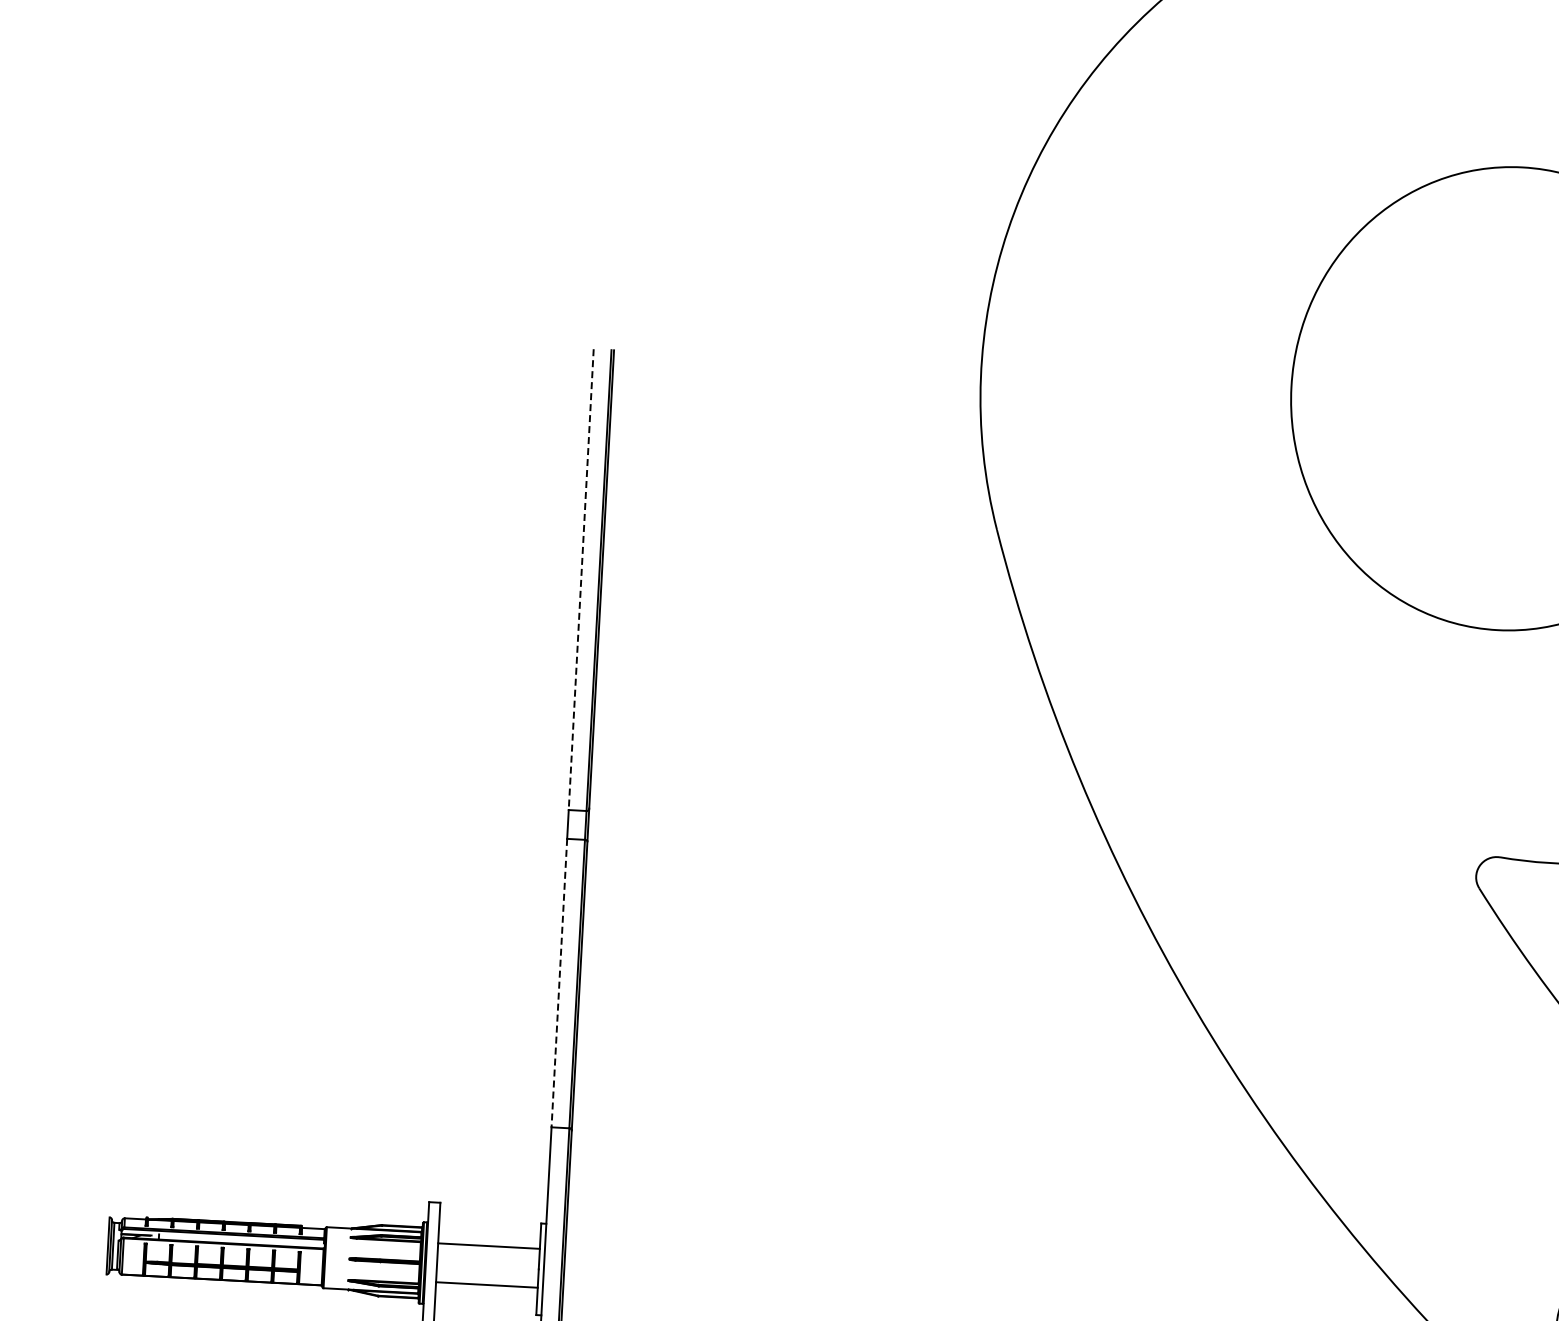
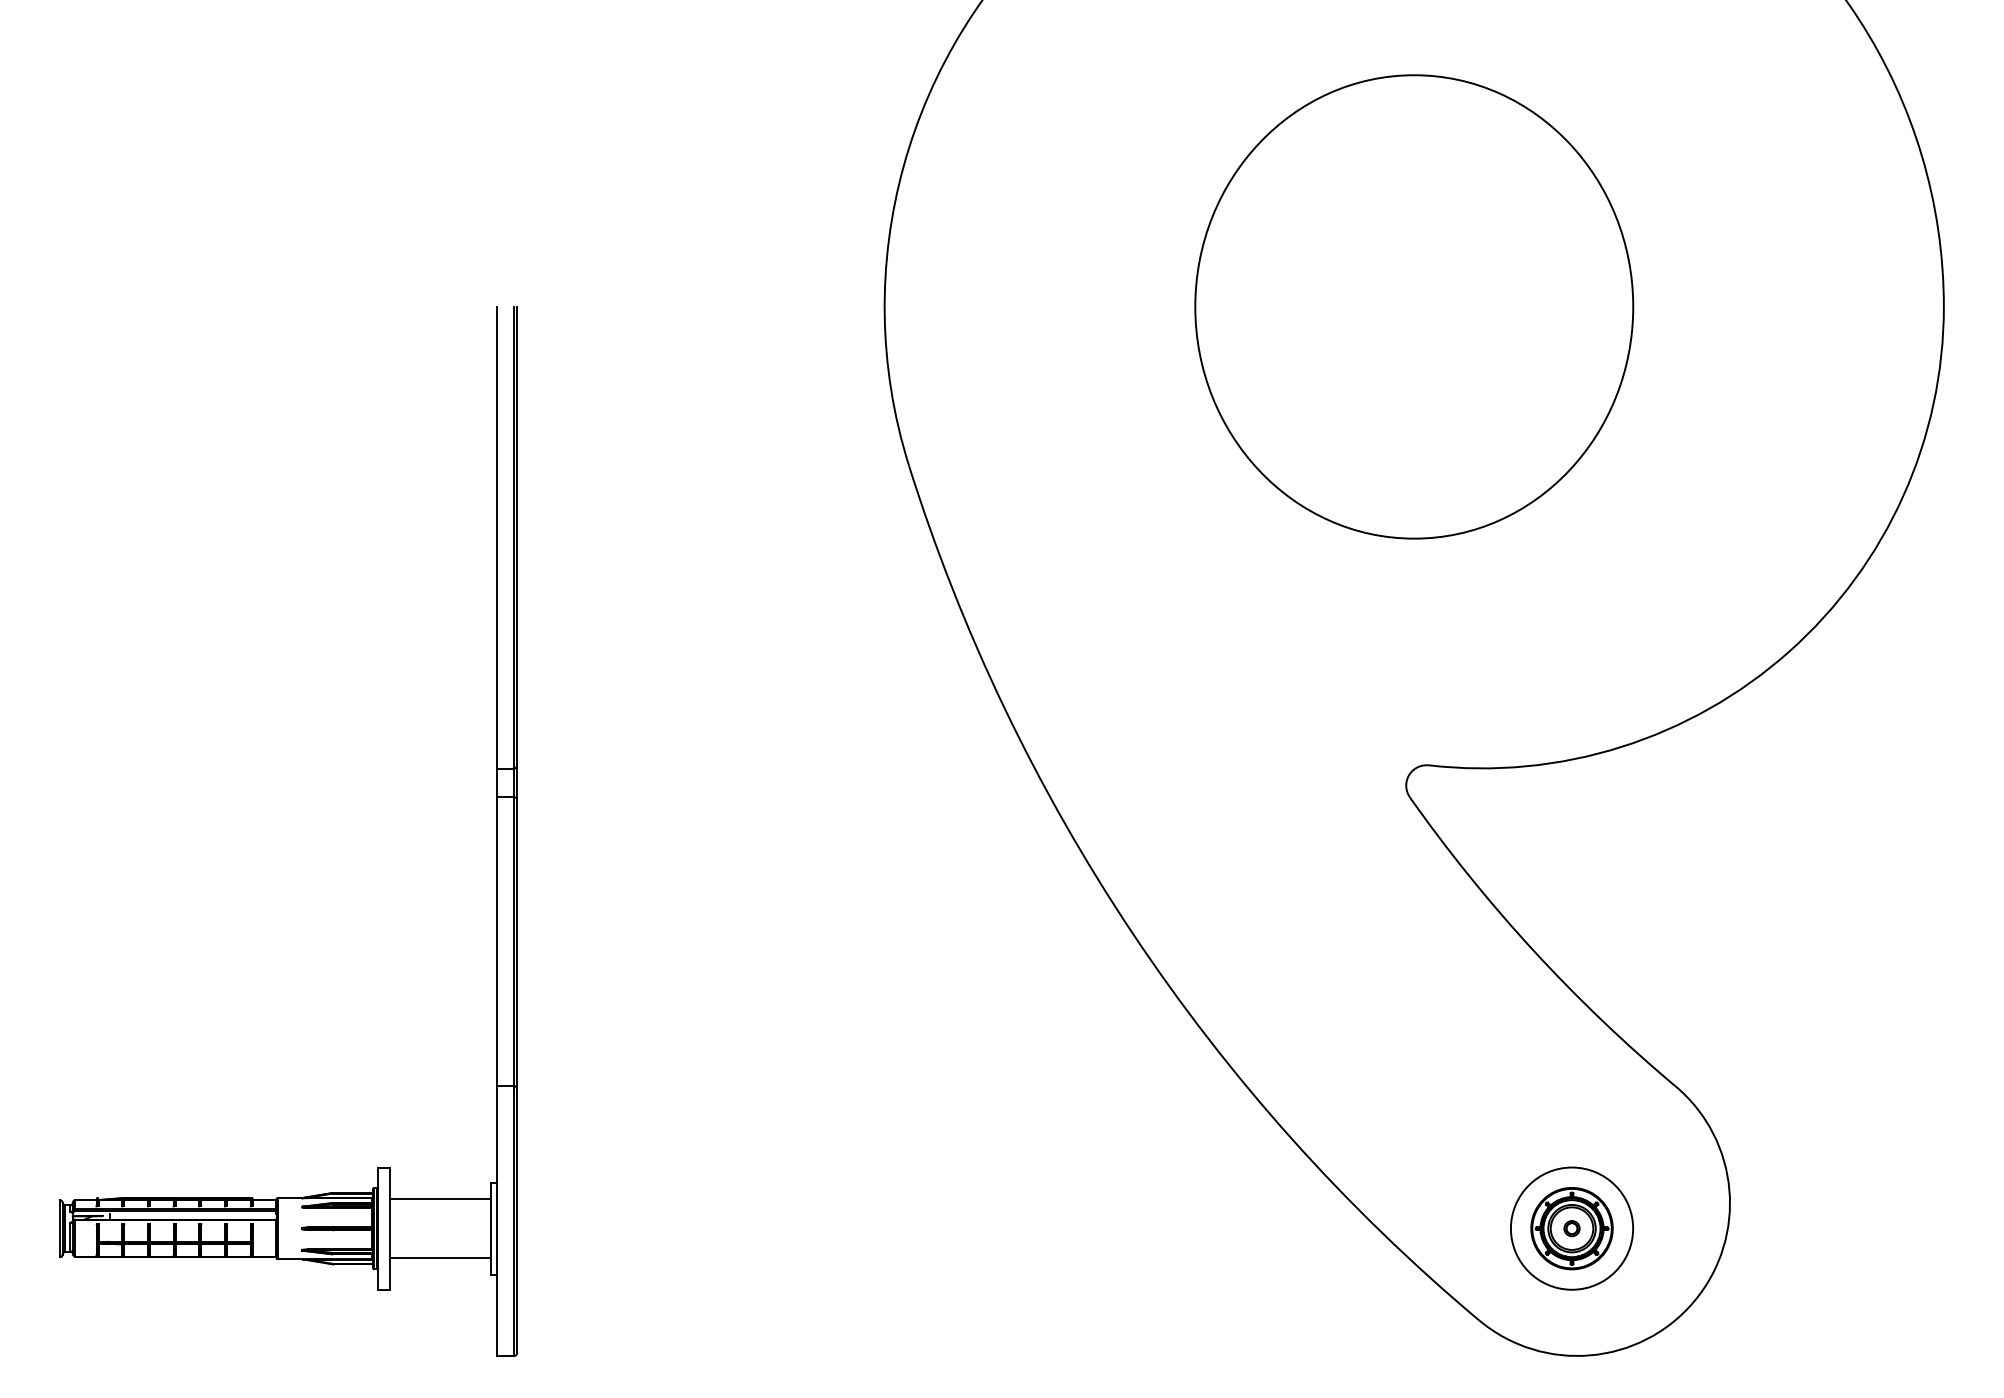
line: (581, 579) -> (496, 537), dashed -> solid
line: (559, 983) -> (496, 942), dashed -> solid
line: (489, 1246) -> (440, 1258), moved
line: (486, 1285) -> (440, 1199), moved

